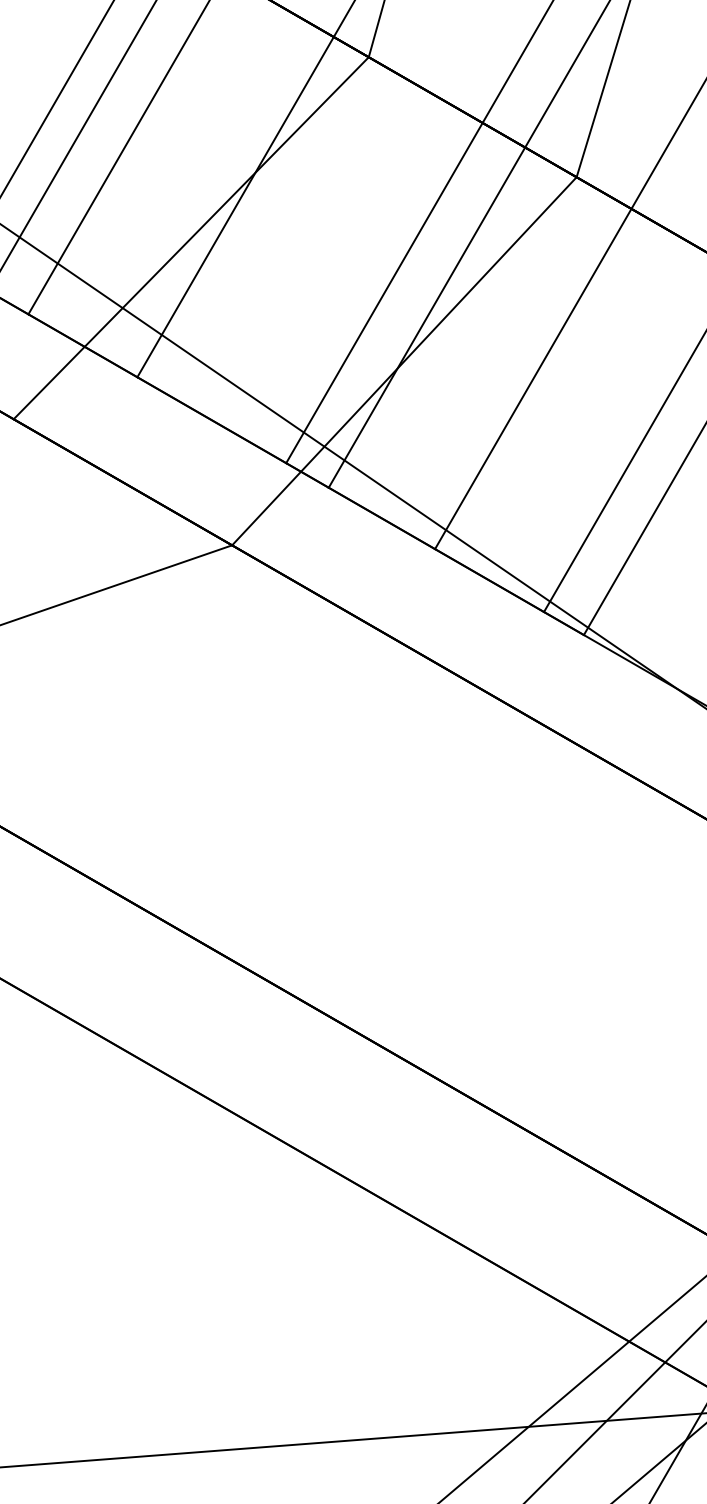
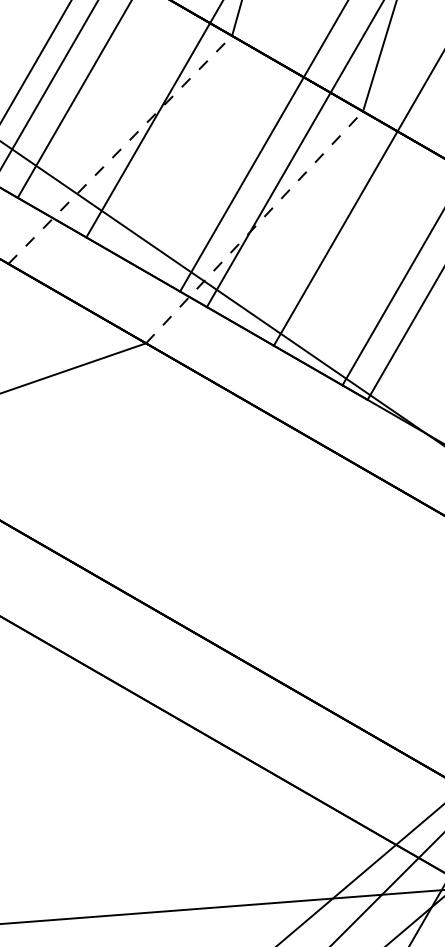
line: (191, 237) -> (120, 149), solid -> dashed
line: (404, 361) -> (254, 227), solid -> dashed

